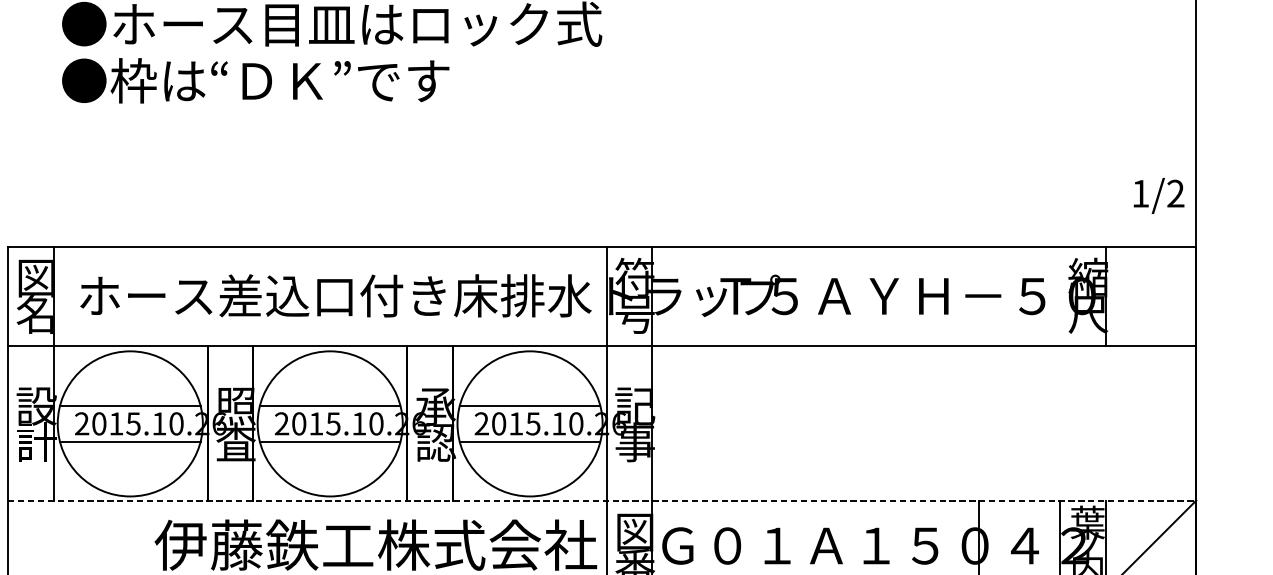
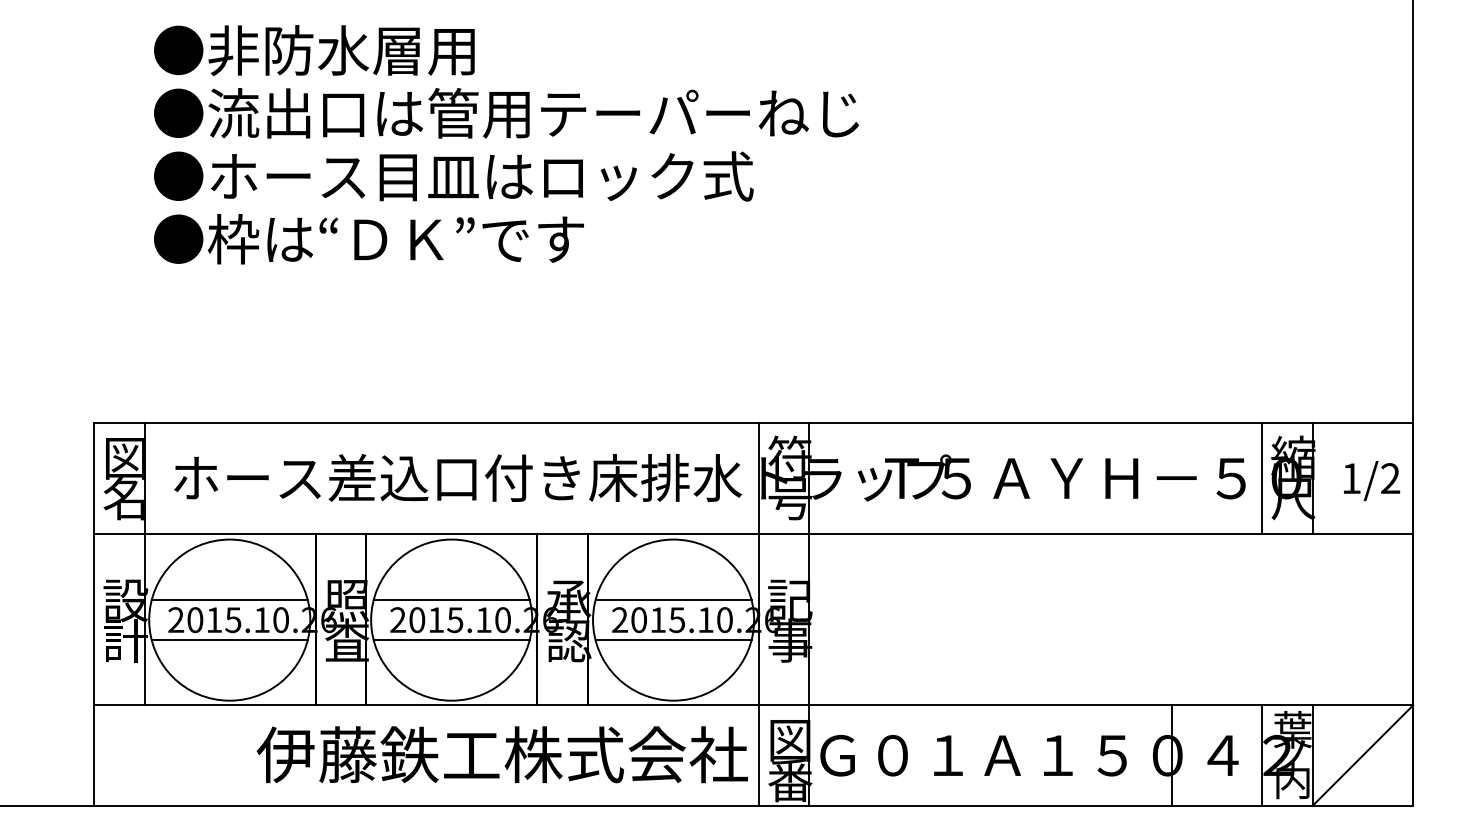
text: (1159, 196) -> (1372, 481), moved
line: (1060, 296) -> (1262, 478), added
line: (602, 500) -> (753, 705), dashed -> solid

